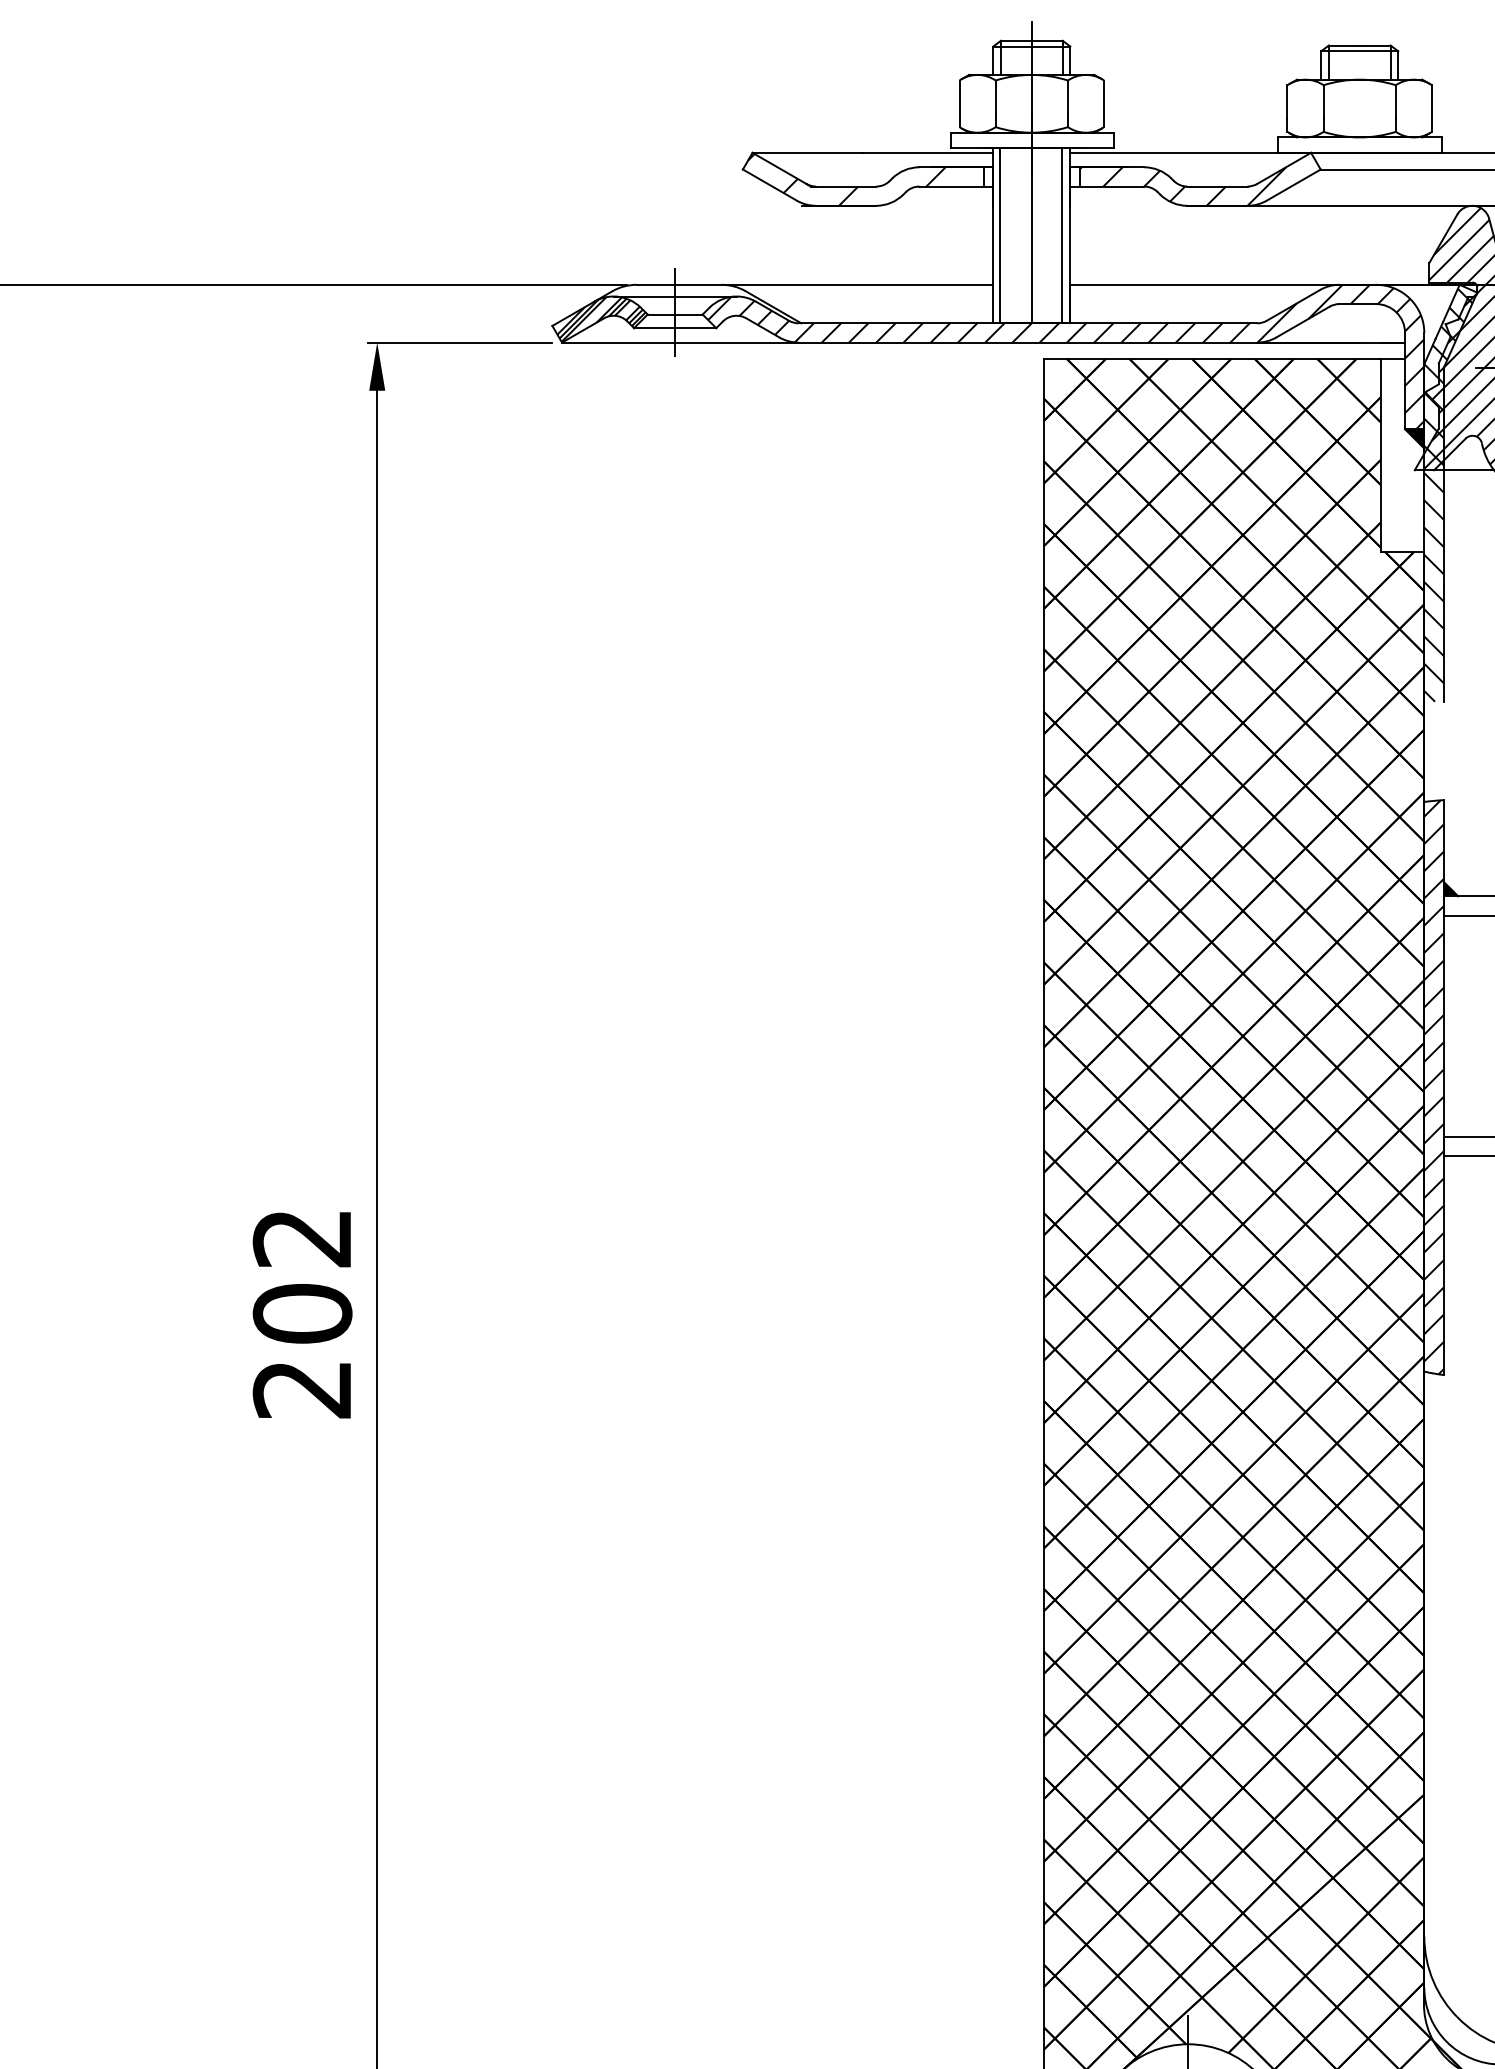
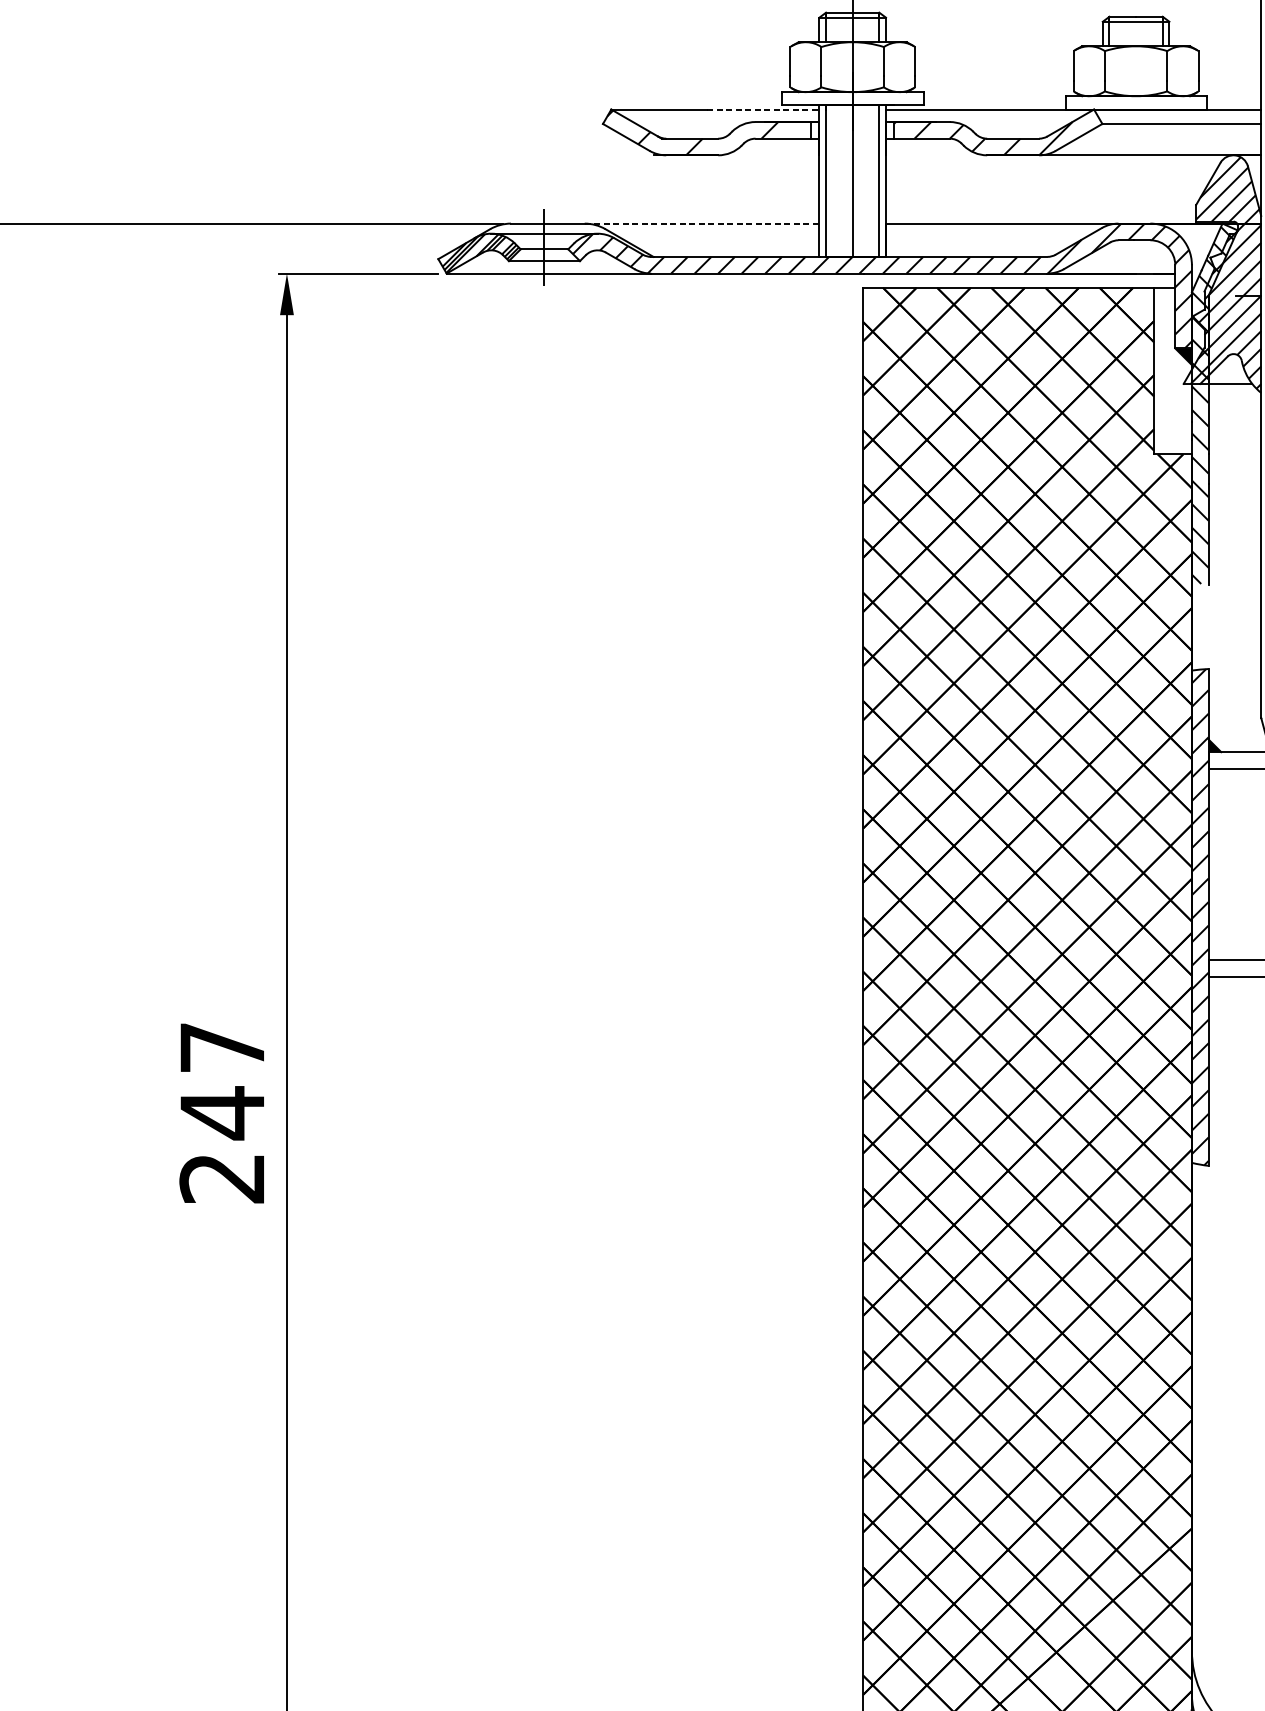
line: (928, 152) -> (763, 109), solid -> dashed
line: (857, 284) -> (702, 223), solid -> dashed
text: (302, 1277) -> (222, 1081), 202 -> 247

